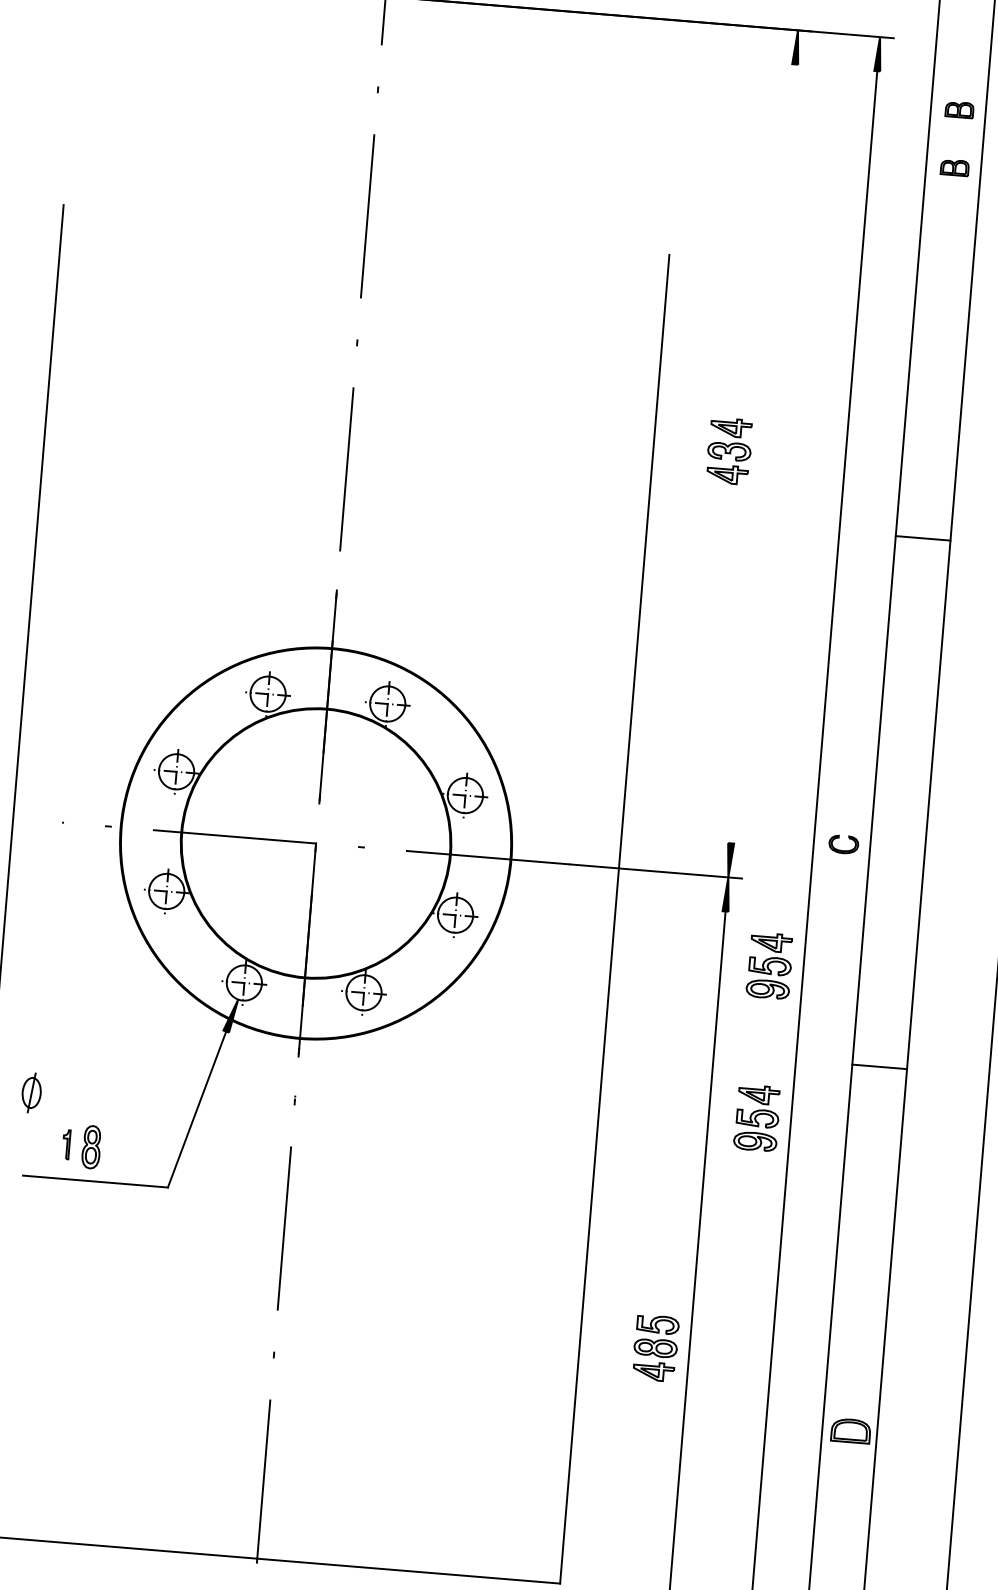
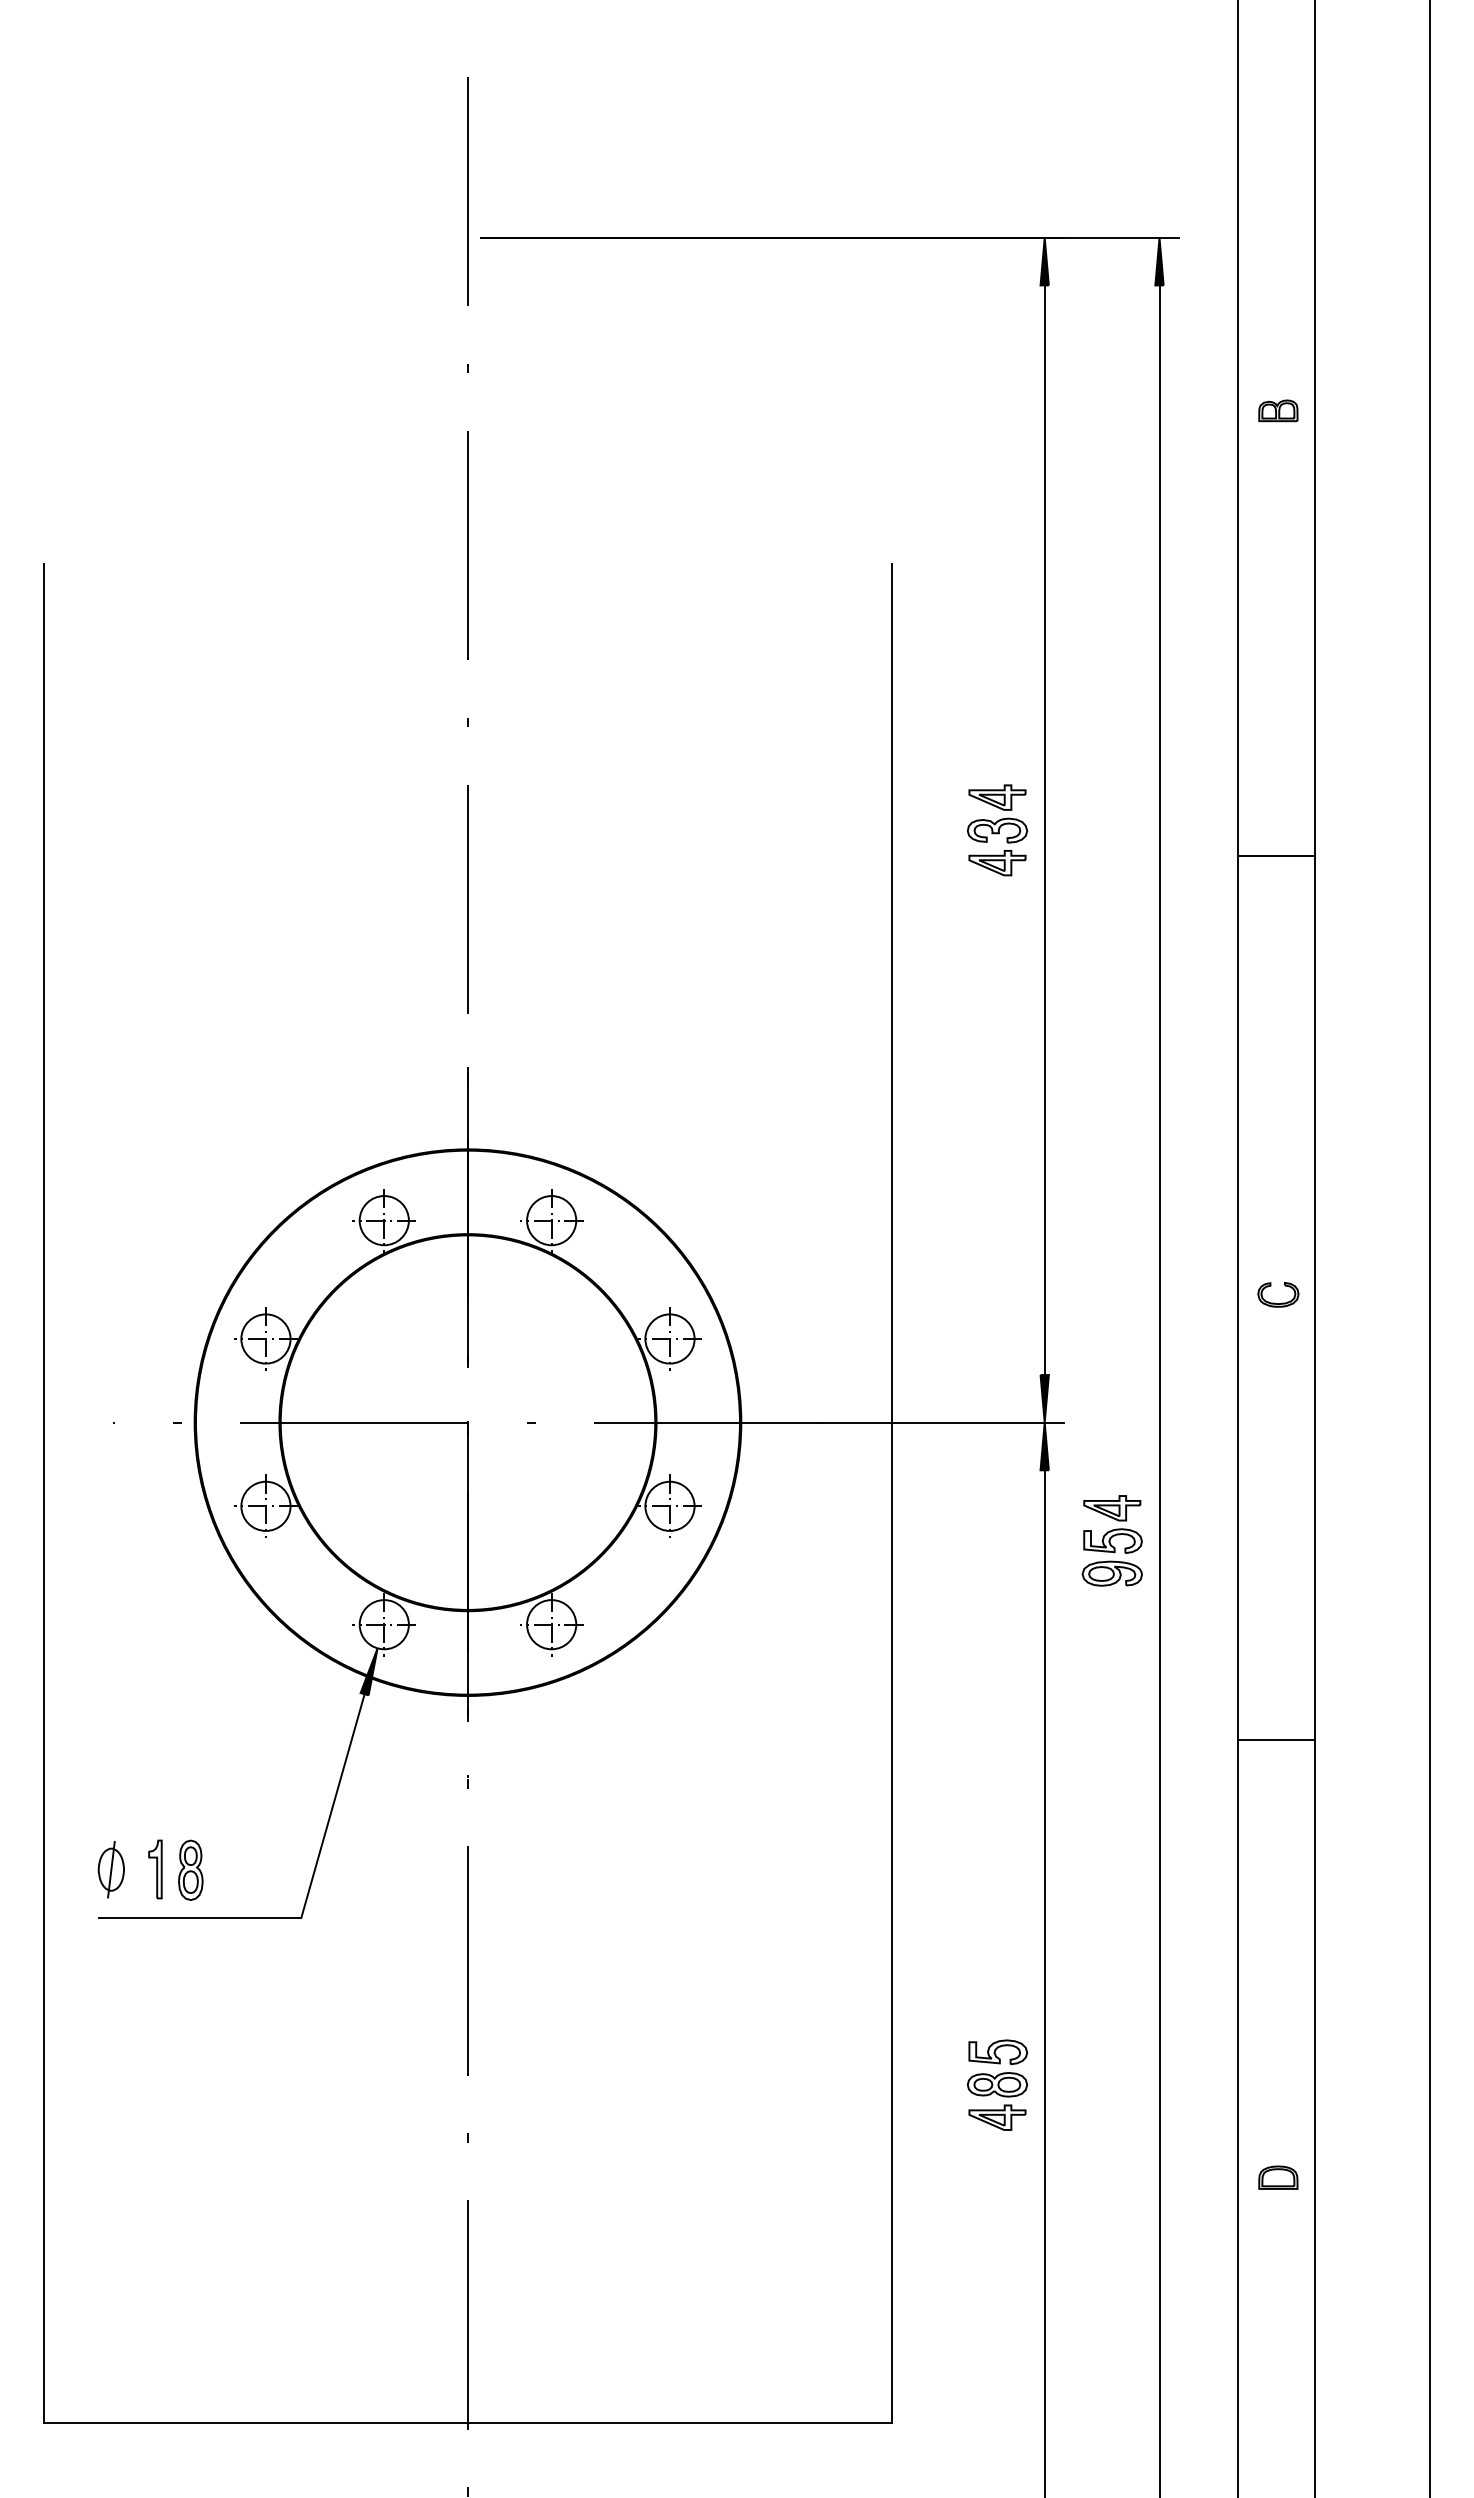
part: (959, 109) -> (1278, 329), removed
line: (763, 454) -> (1044, 830), added
line: (923, 538) -> (1276, 856), moved
part: (845, 850) -> (1281, 1302), moved
line: (879, 1066) -> (1276, 1739), moved
part: (31, 1092) -> (110, 1869), moved
part: (756, 1117) -> (1111, 1753), removed
part: (66, 1144) -> (155, 1869), size x1.43
part: (851, 1430) -> (1278, 2177), size x0.71

